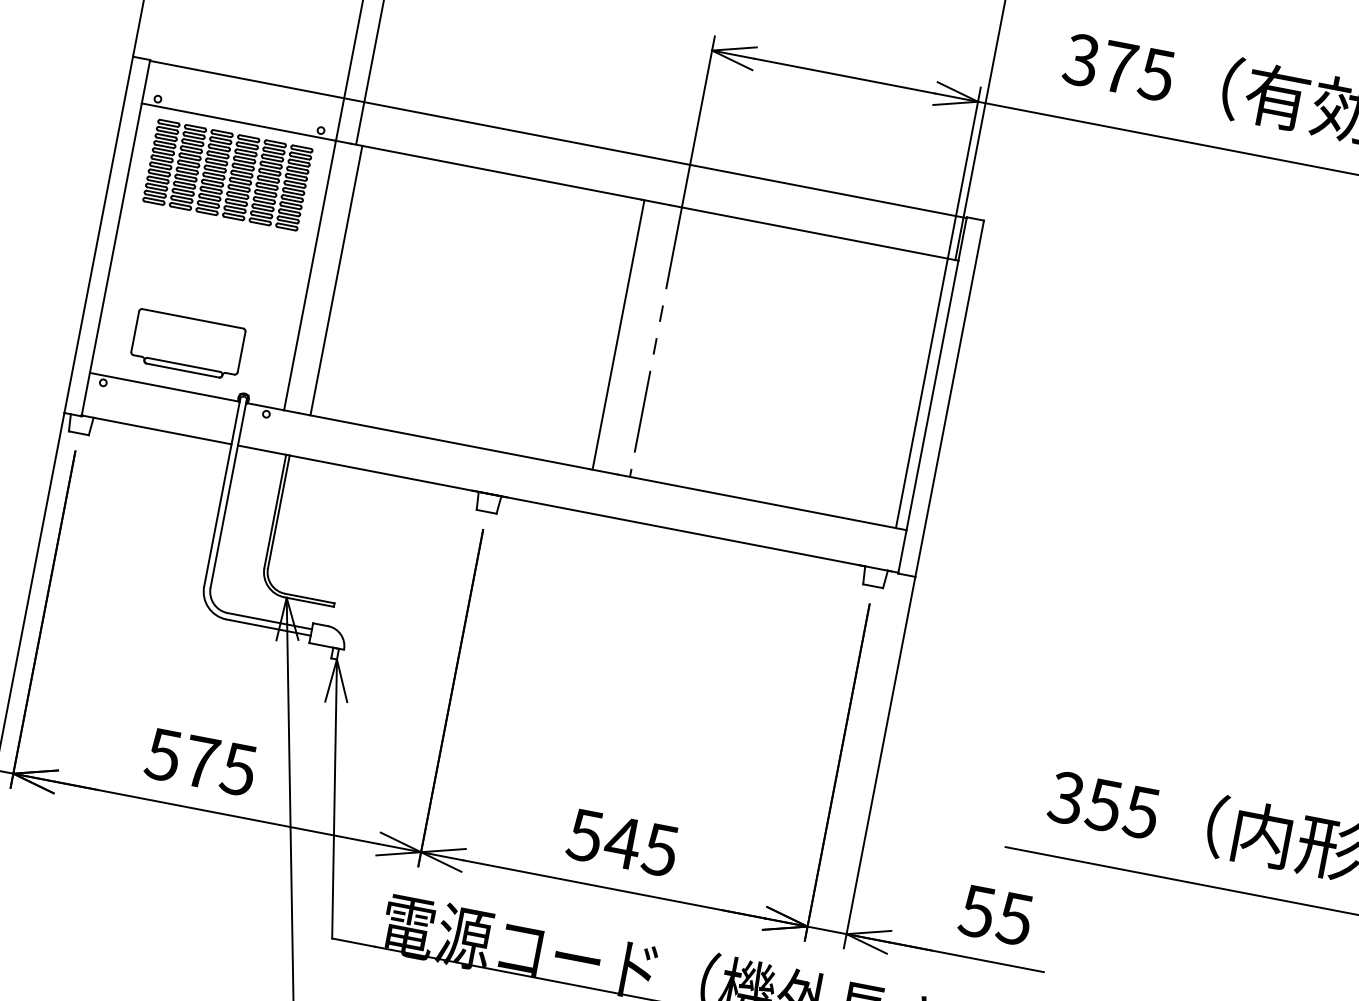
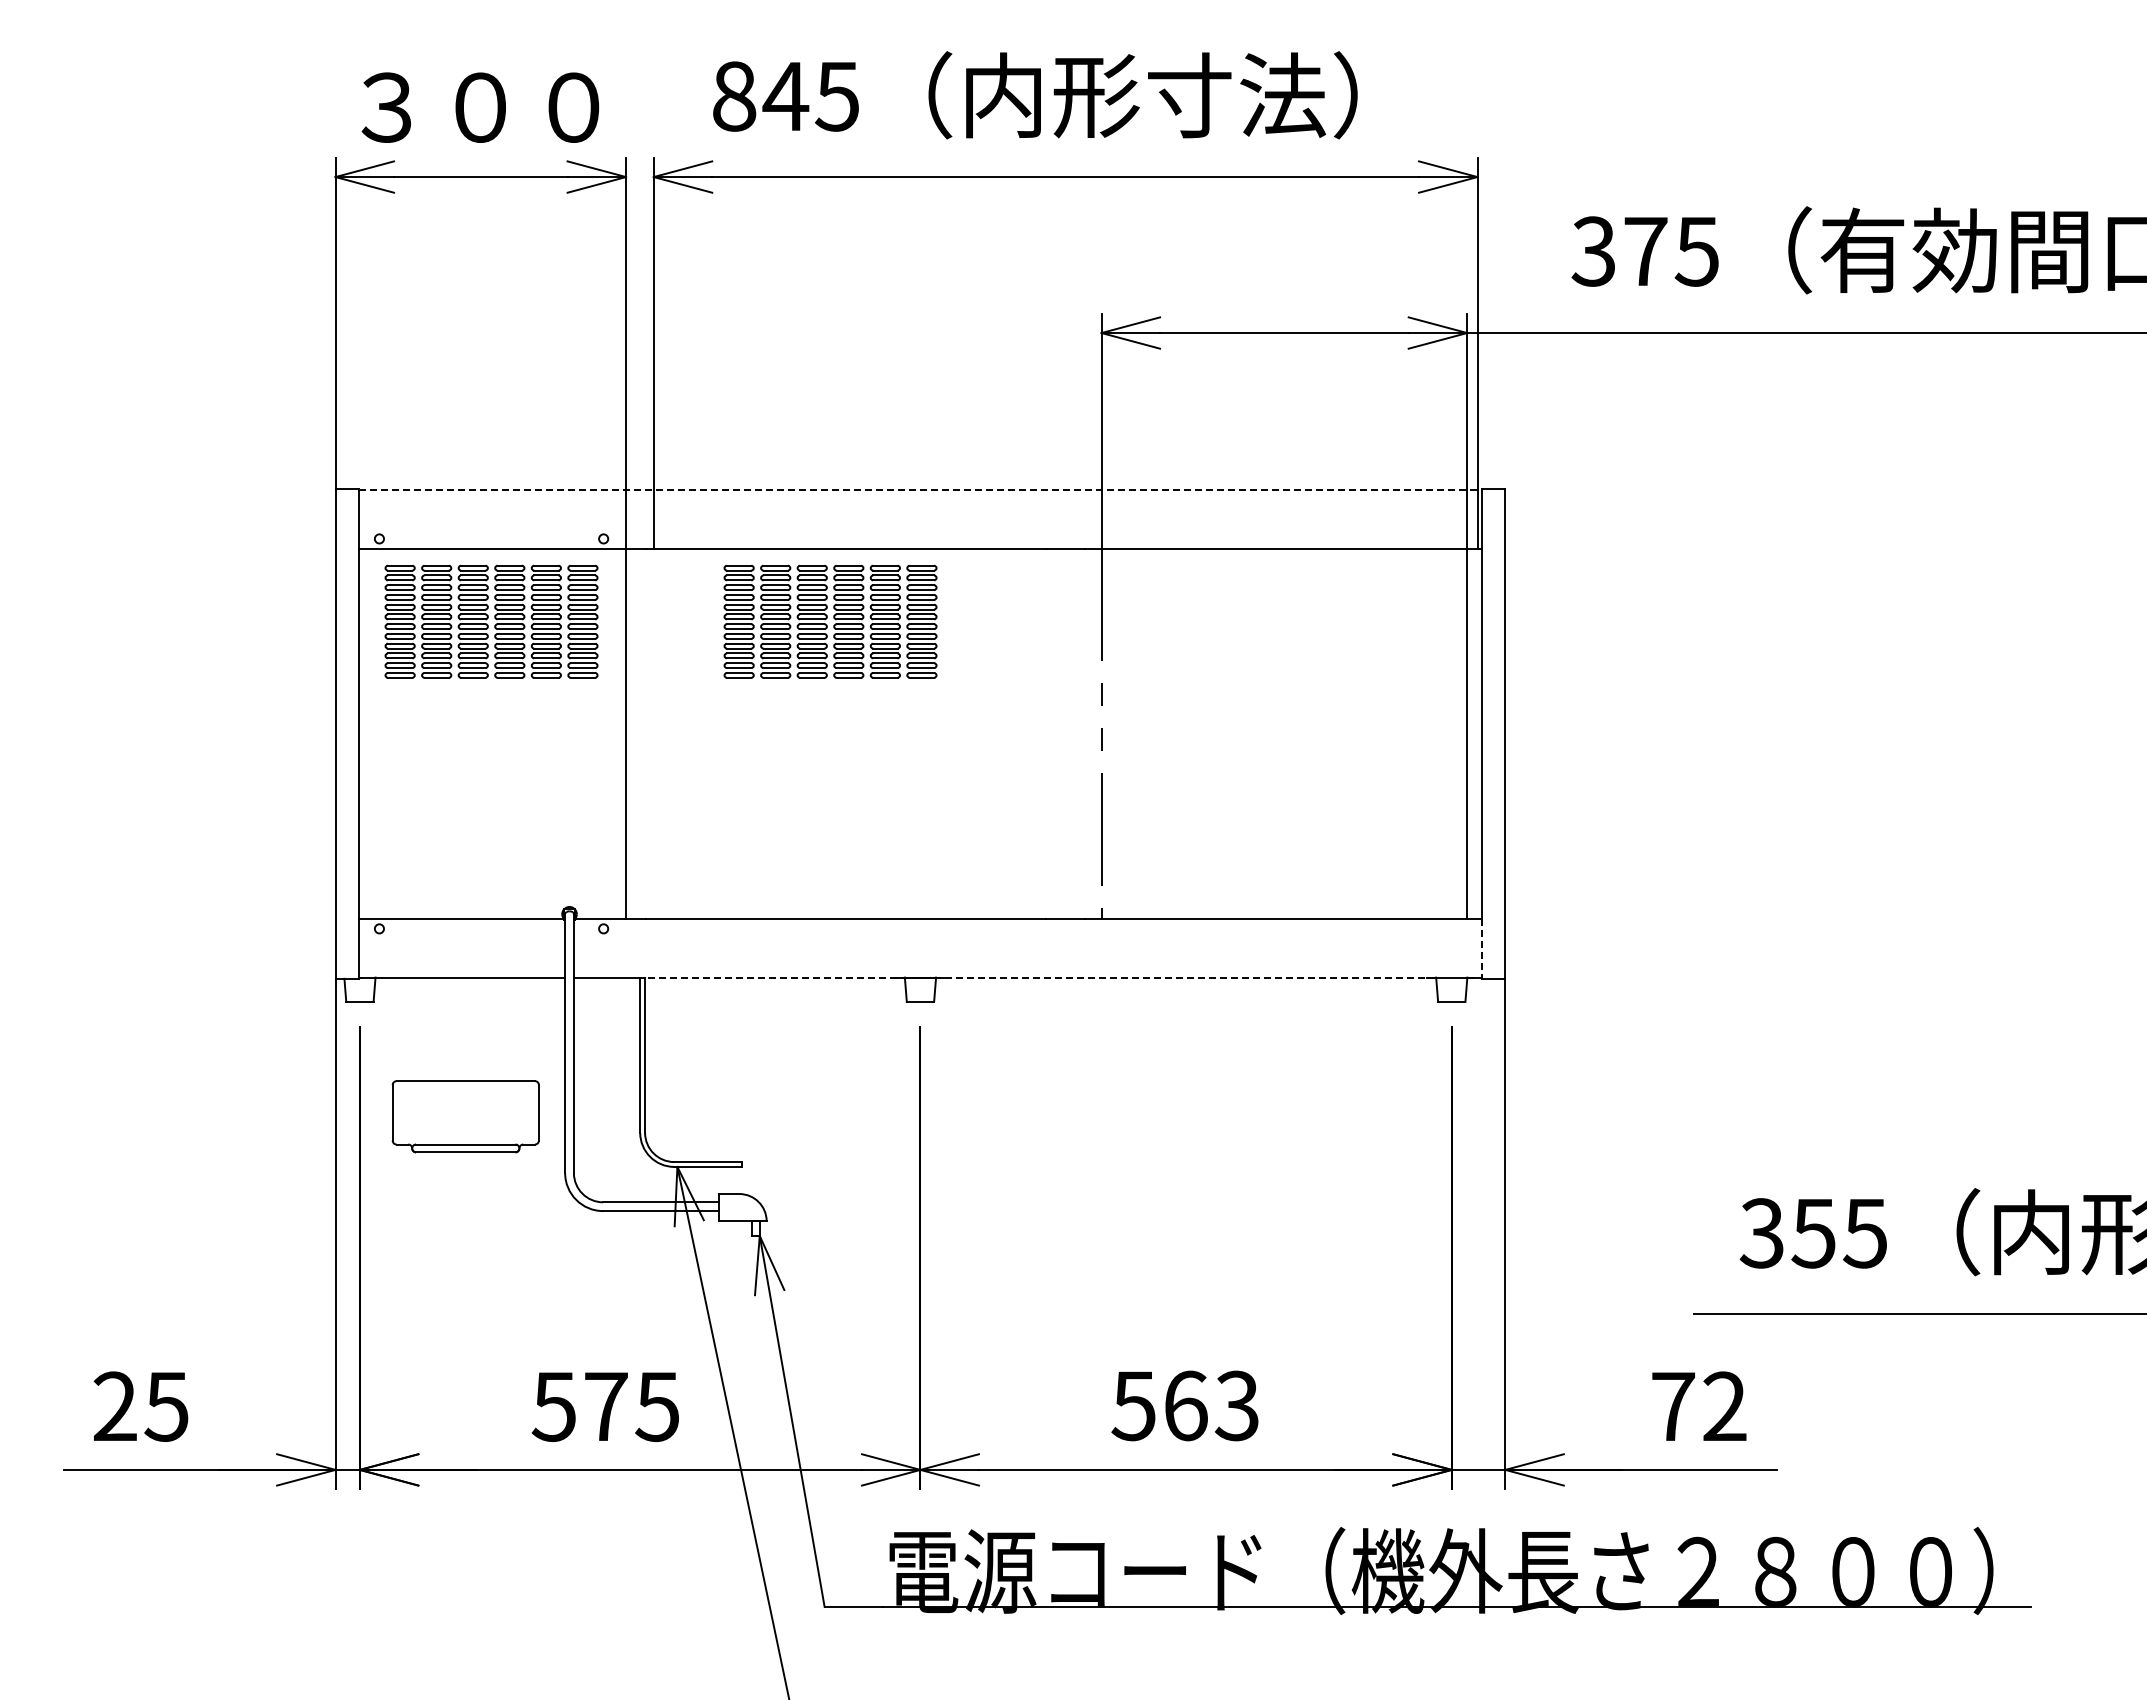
line: (558, 139) -> (920, 490), solid -> dashed
part: (474, 222) -> (830, 621), added
line: (336, 280) -> (662, 733), removed
line: (618, 334) -> (1050, 733), removed
part: (187, 344) -> (465, 1116), moved
line: (577, 510) -> (1040, 977), solid -> dashed
line: (902, 551) -> (1481, 948), solid -> dashed
text: (641, 845) -> (1210, 1405), 545 -> 563
text: (995, 915) -> (1698, 1406), 55 -> 72

